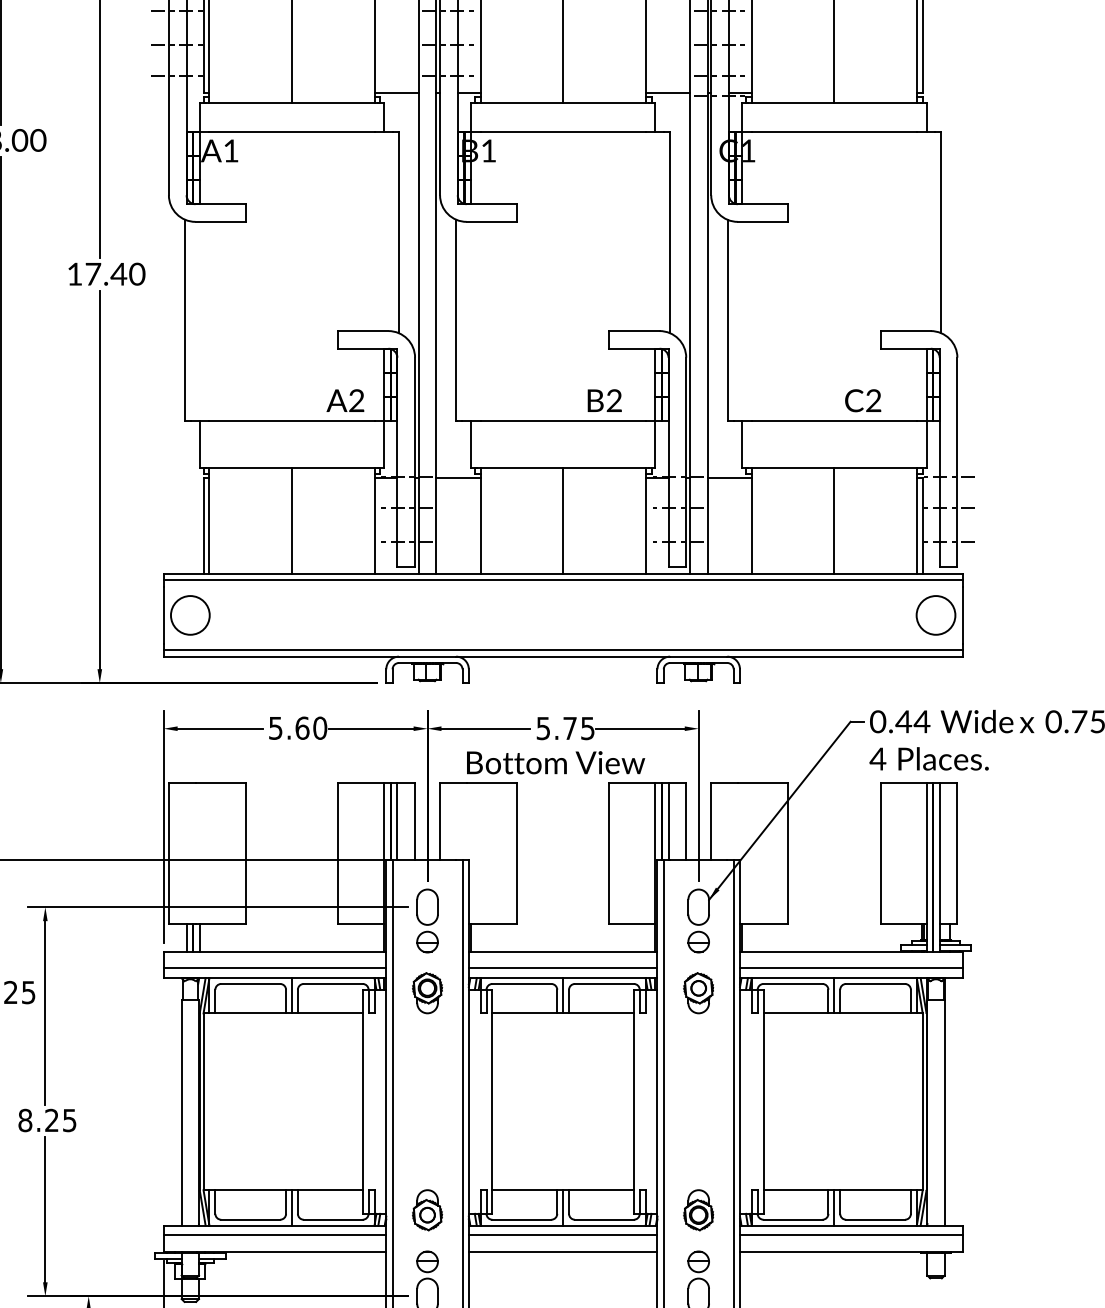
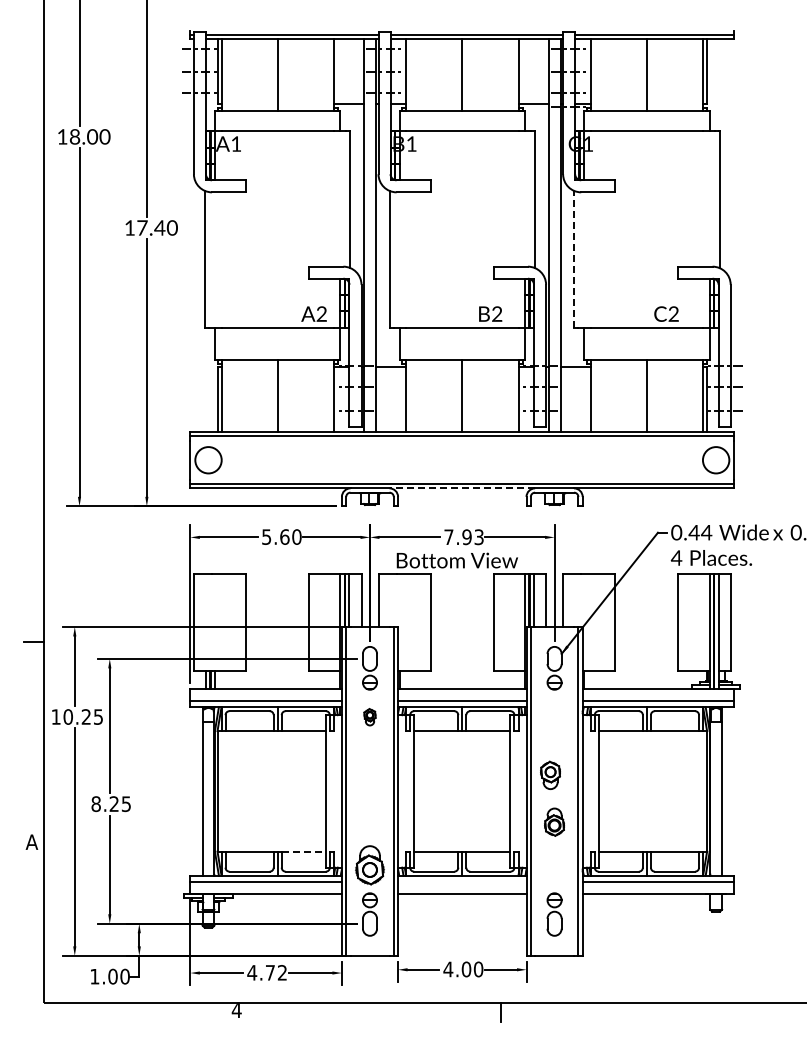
line: (727, 319) -> (574, 258), solid -> dashed
line: (563, 656) -> (462, 488), solid -> dashed
text: (564, 728) -> (463, 537), 5.75 -> 7.93
part: (426, 991) -> (369, 716), size x0.6
part: (698, 991) -> (550, 774), moved
line: (331, 1190) -> (304, 851), solid -> dashed
part: (426, 1209) -> (369, 864), size x1.4
part: (698, 1209) -> (554, 821), moved
line: (563, 1235) -> (462, 882), removed

